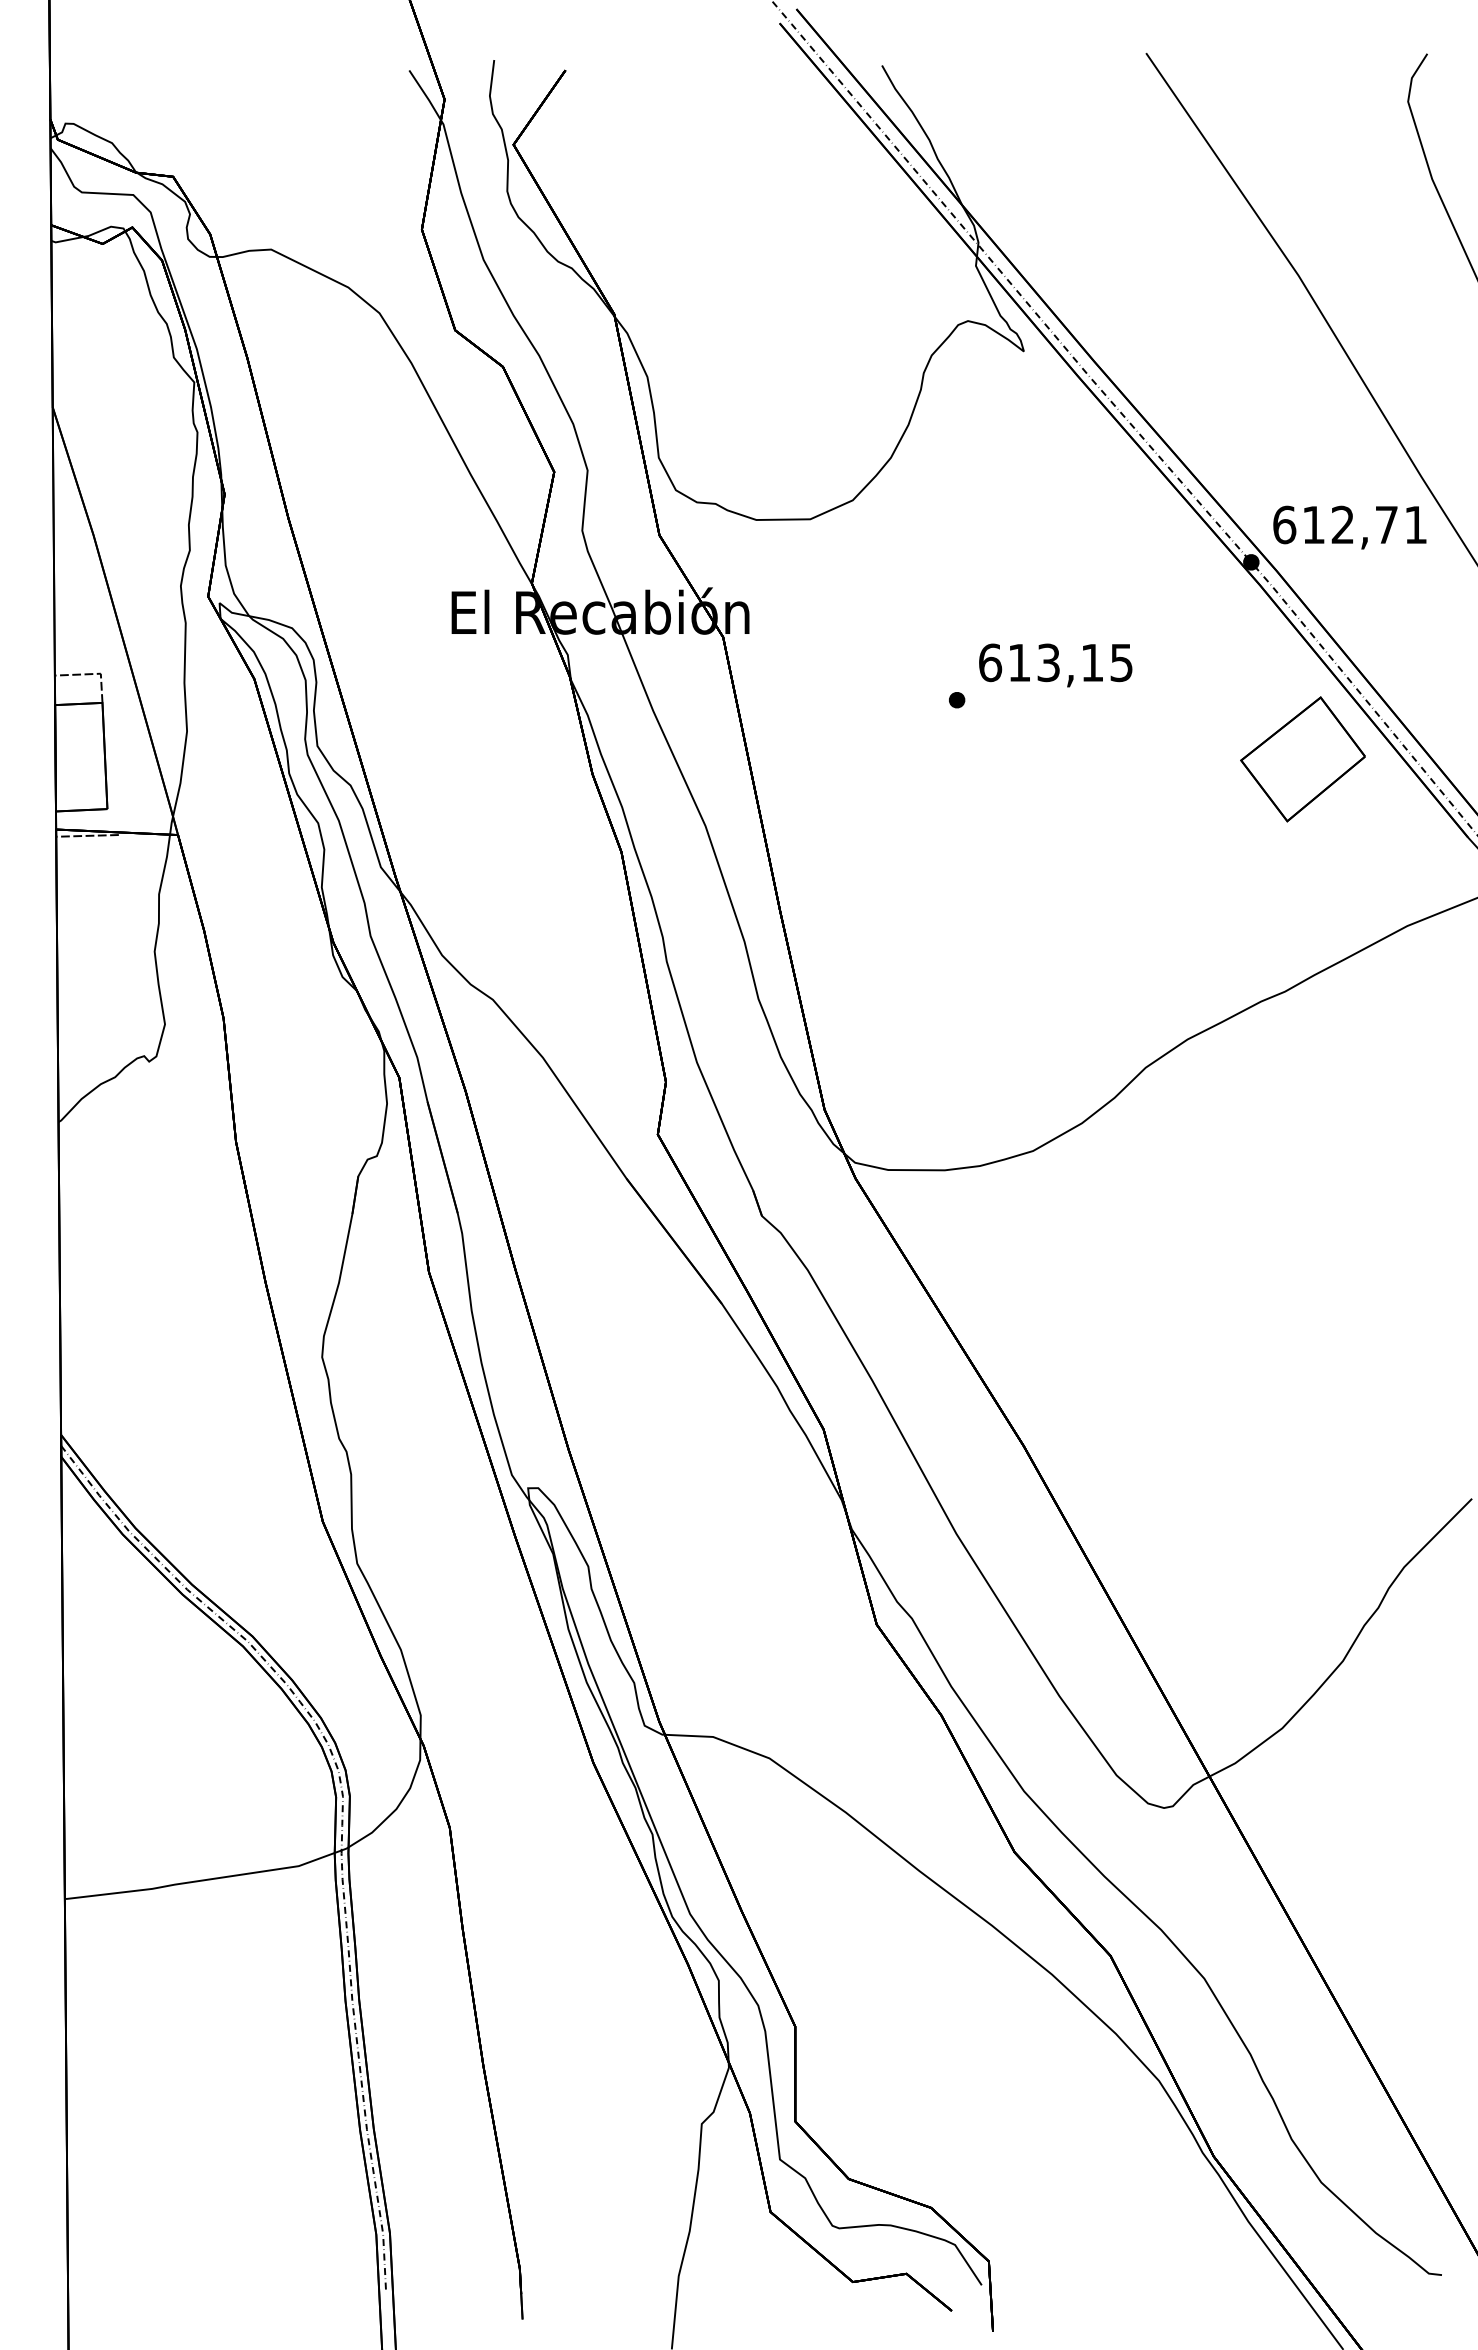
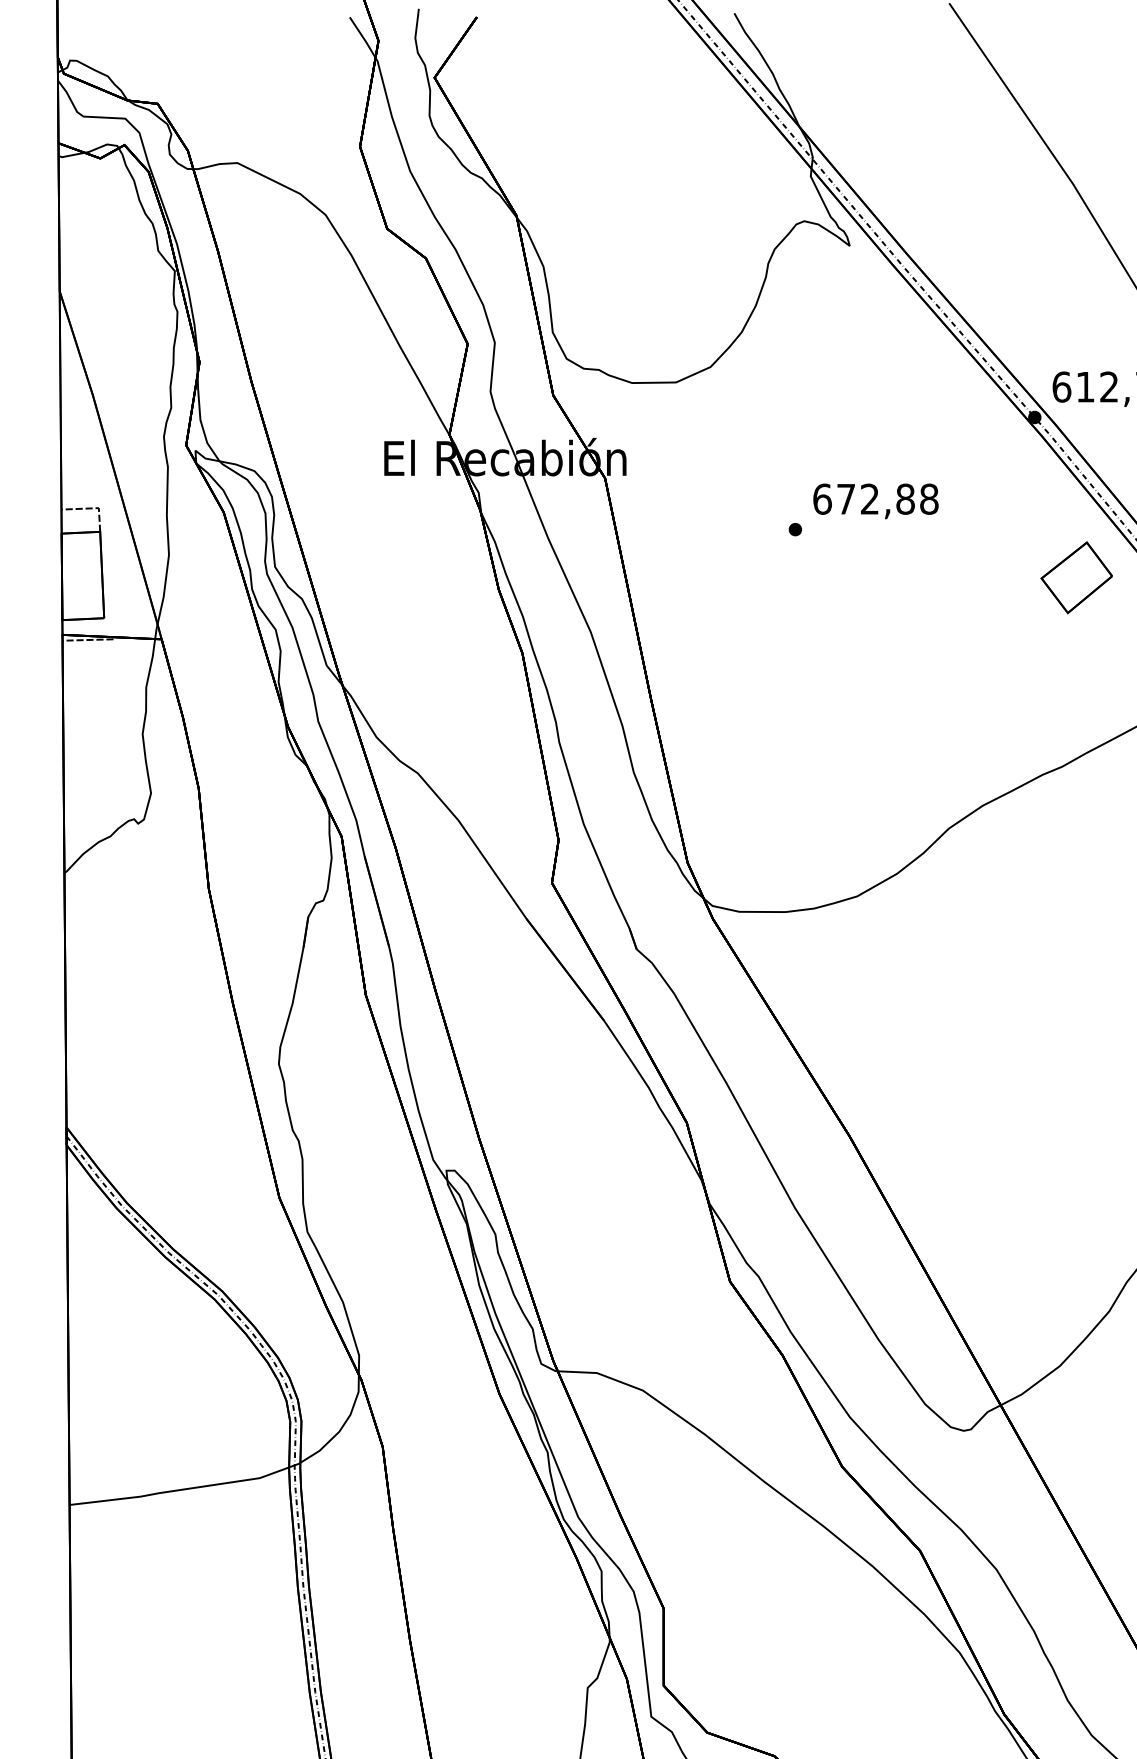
text: (1070, 662) -> (887, 498), 613,15 -> 672,88
part: (1302, 759) -> (1076, 577), size x0.7

